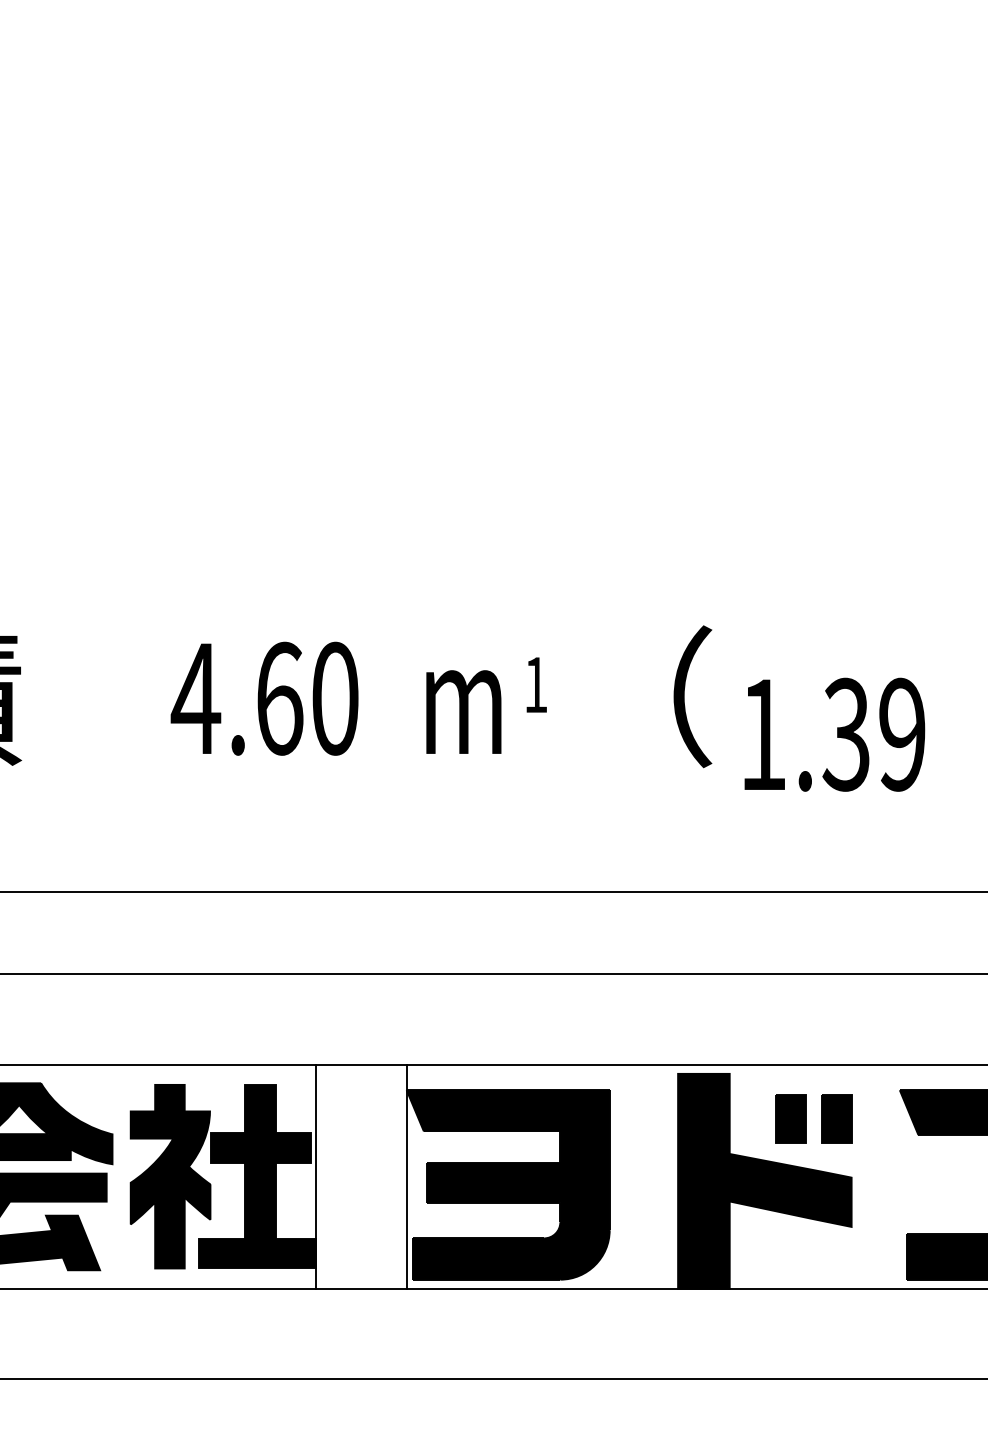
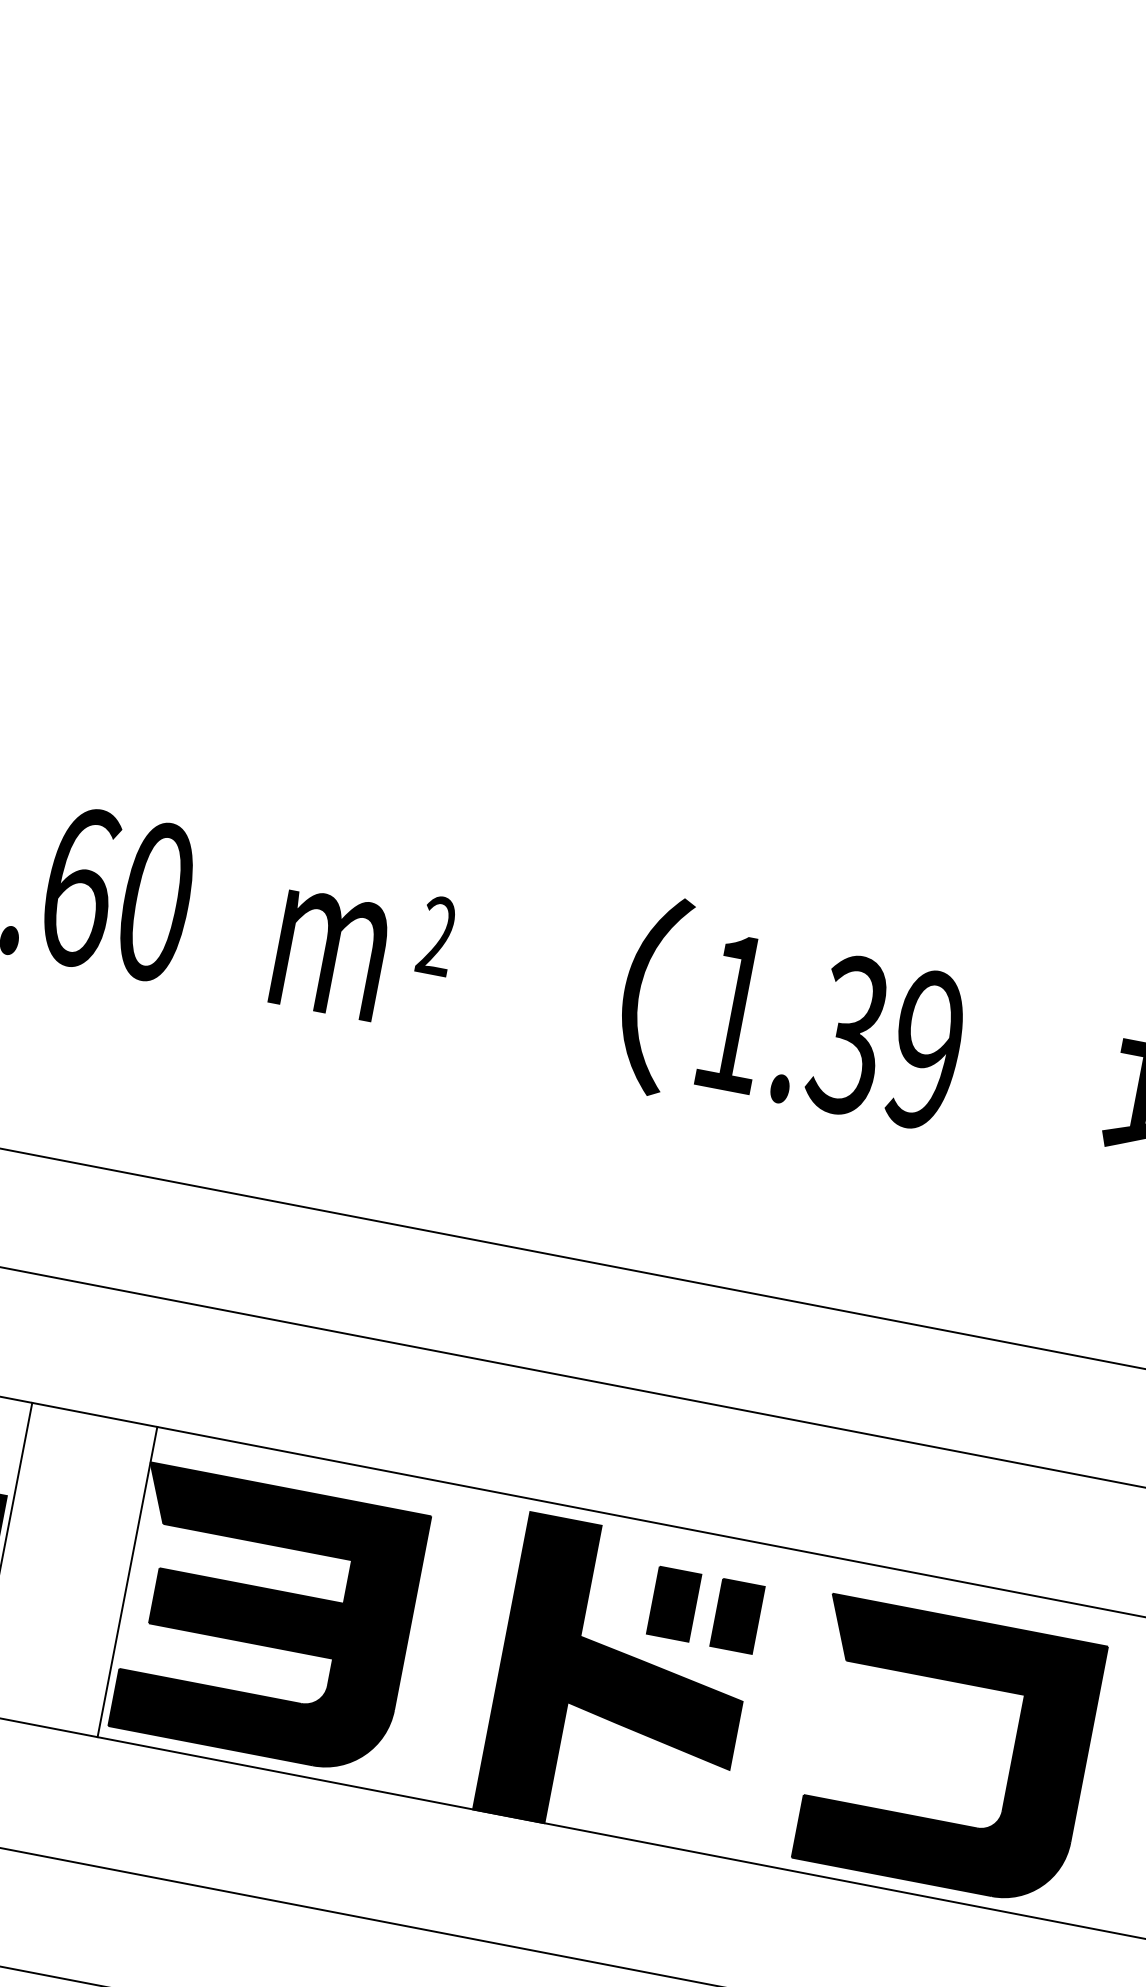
text: (535, 684) -> (436, 935), 1 -> 2
text: (834, 734) -> (832, 1031), moved

